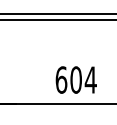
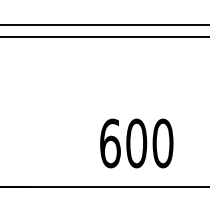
text: (90, 79) -> (162, 142), 604 -> 600

